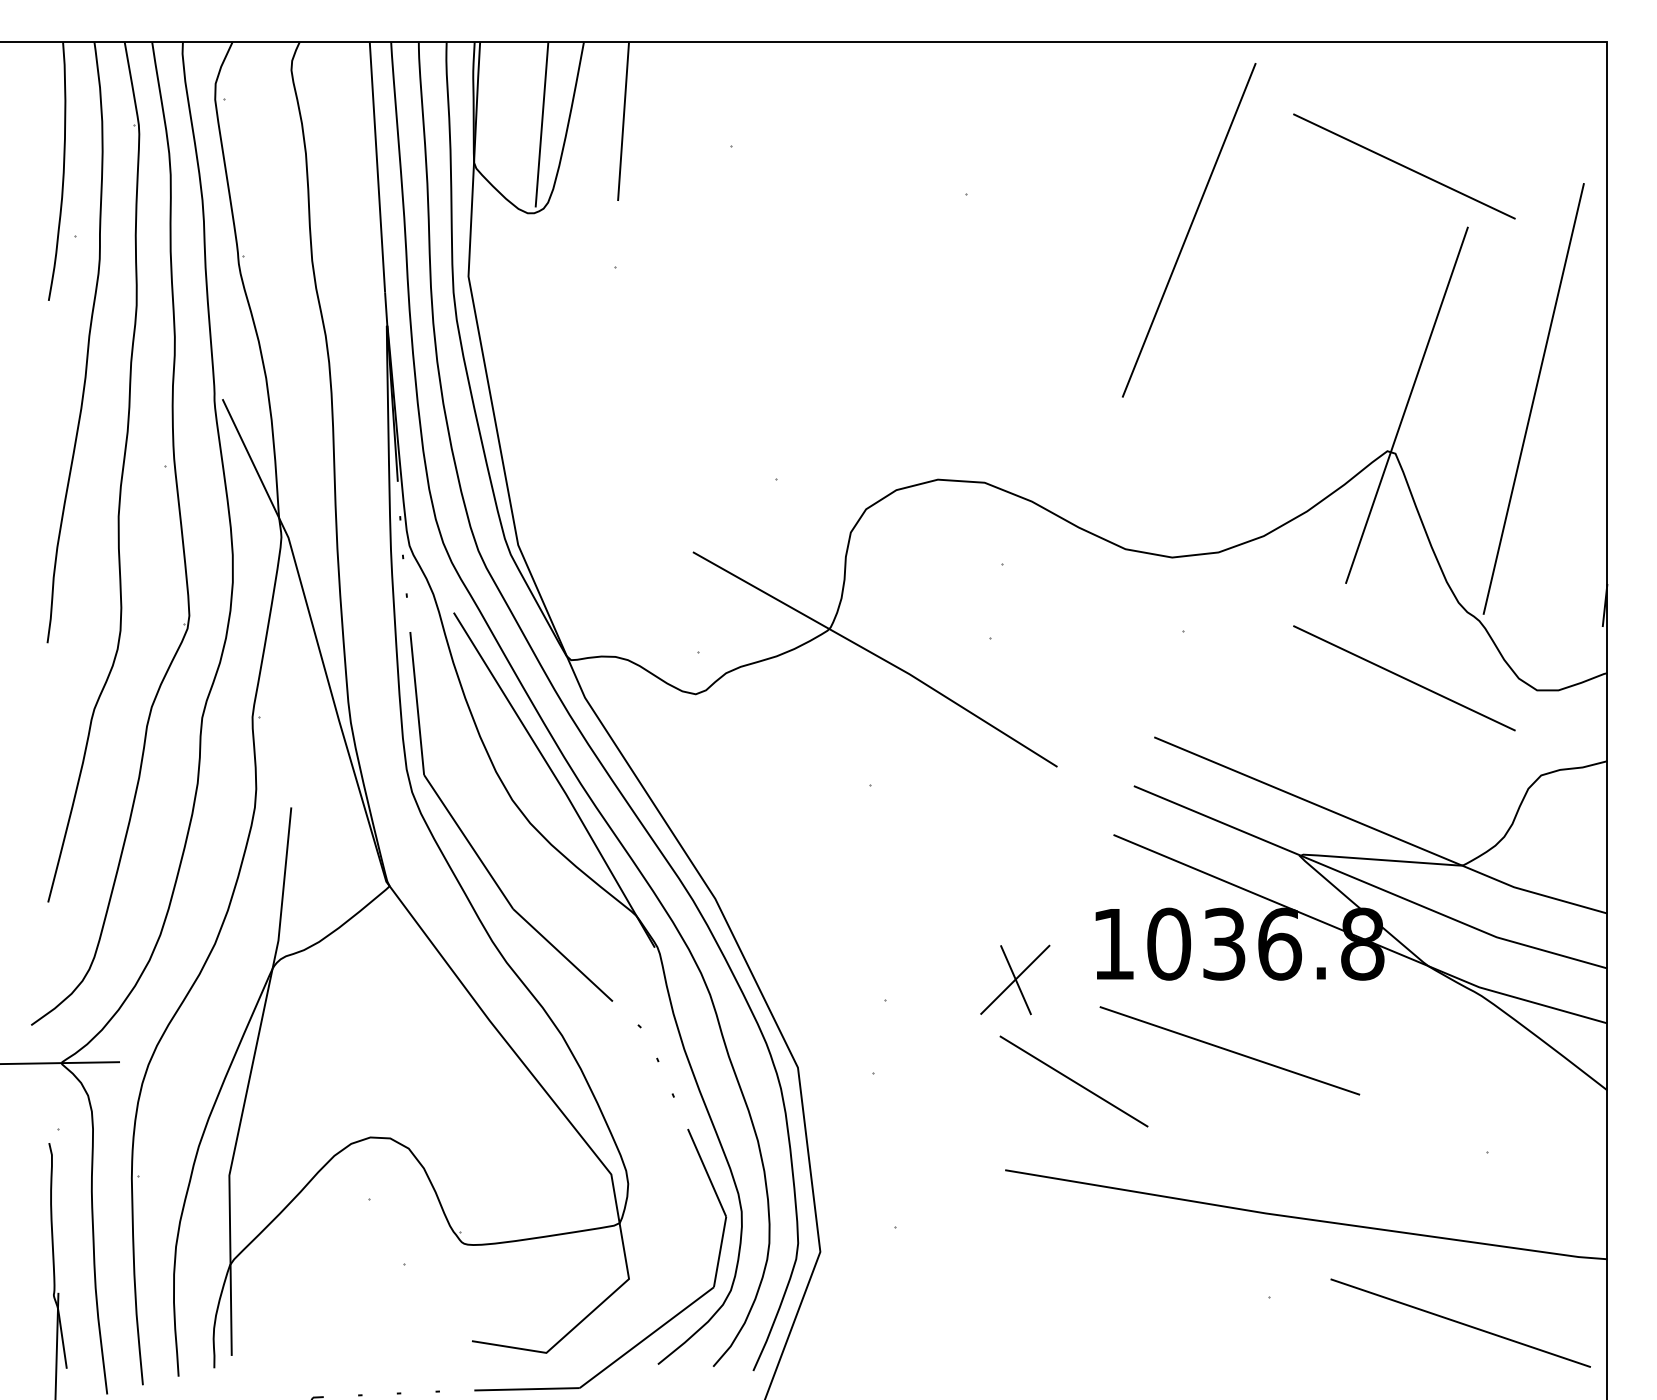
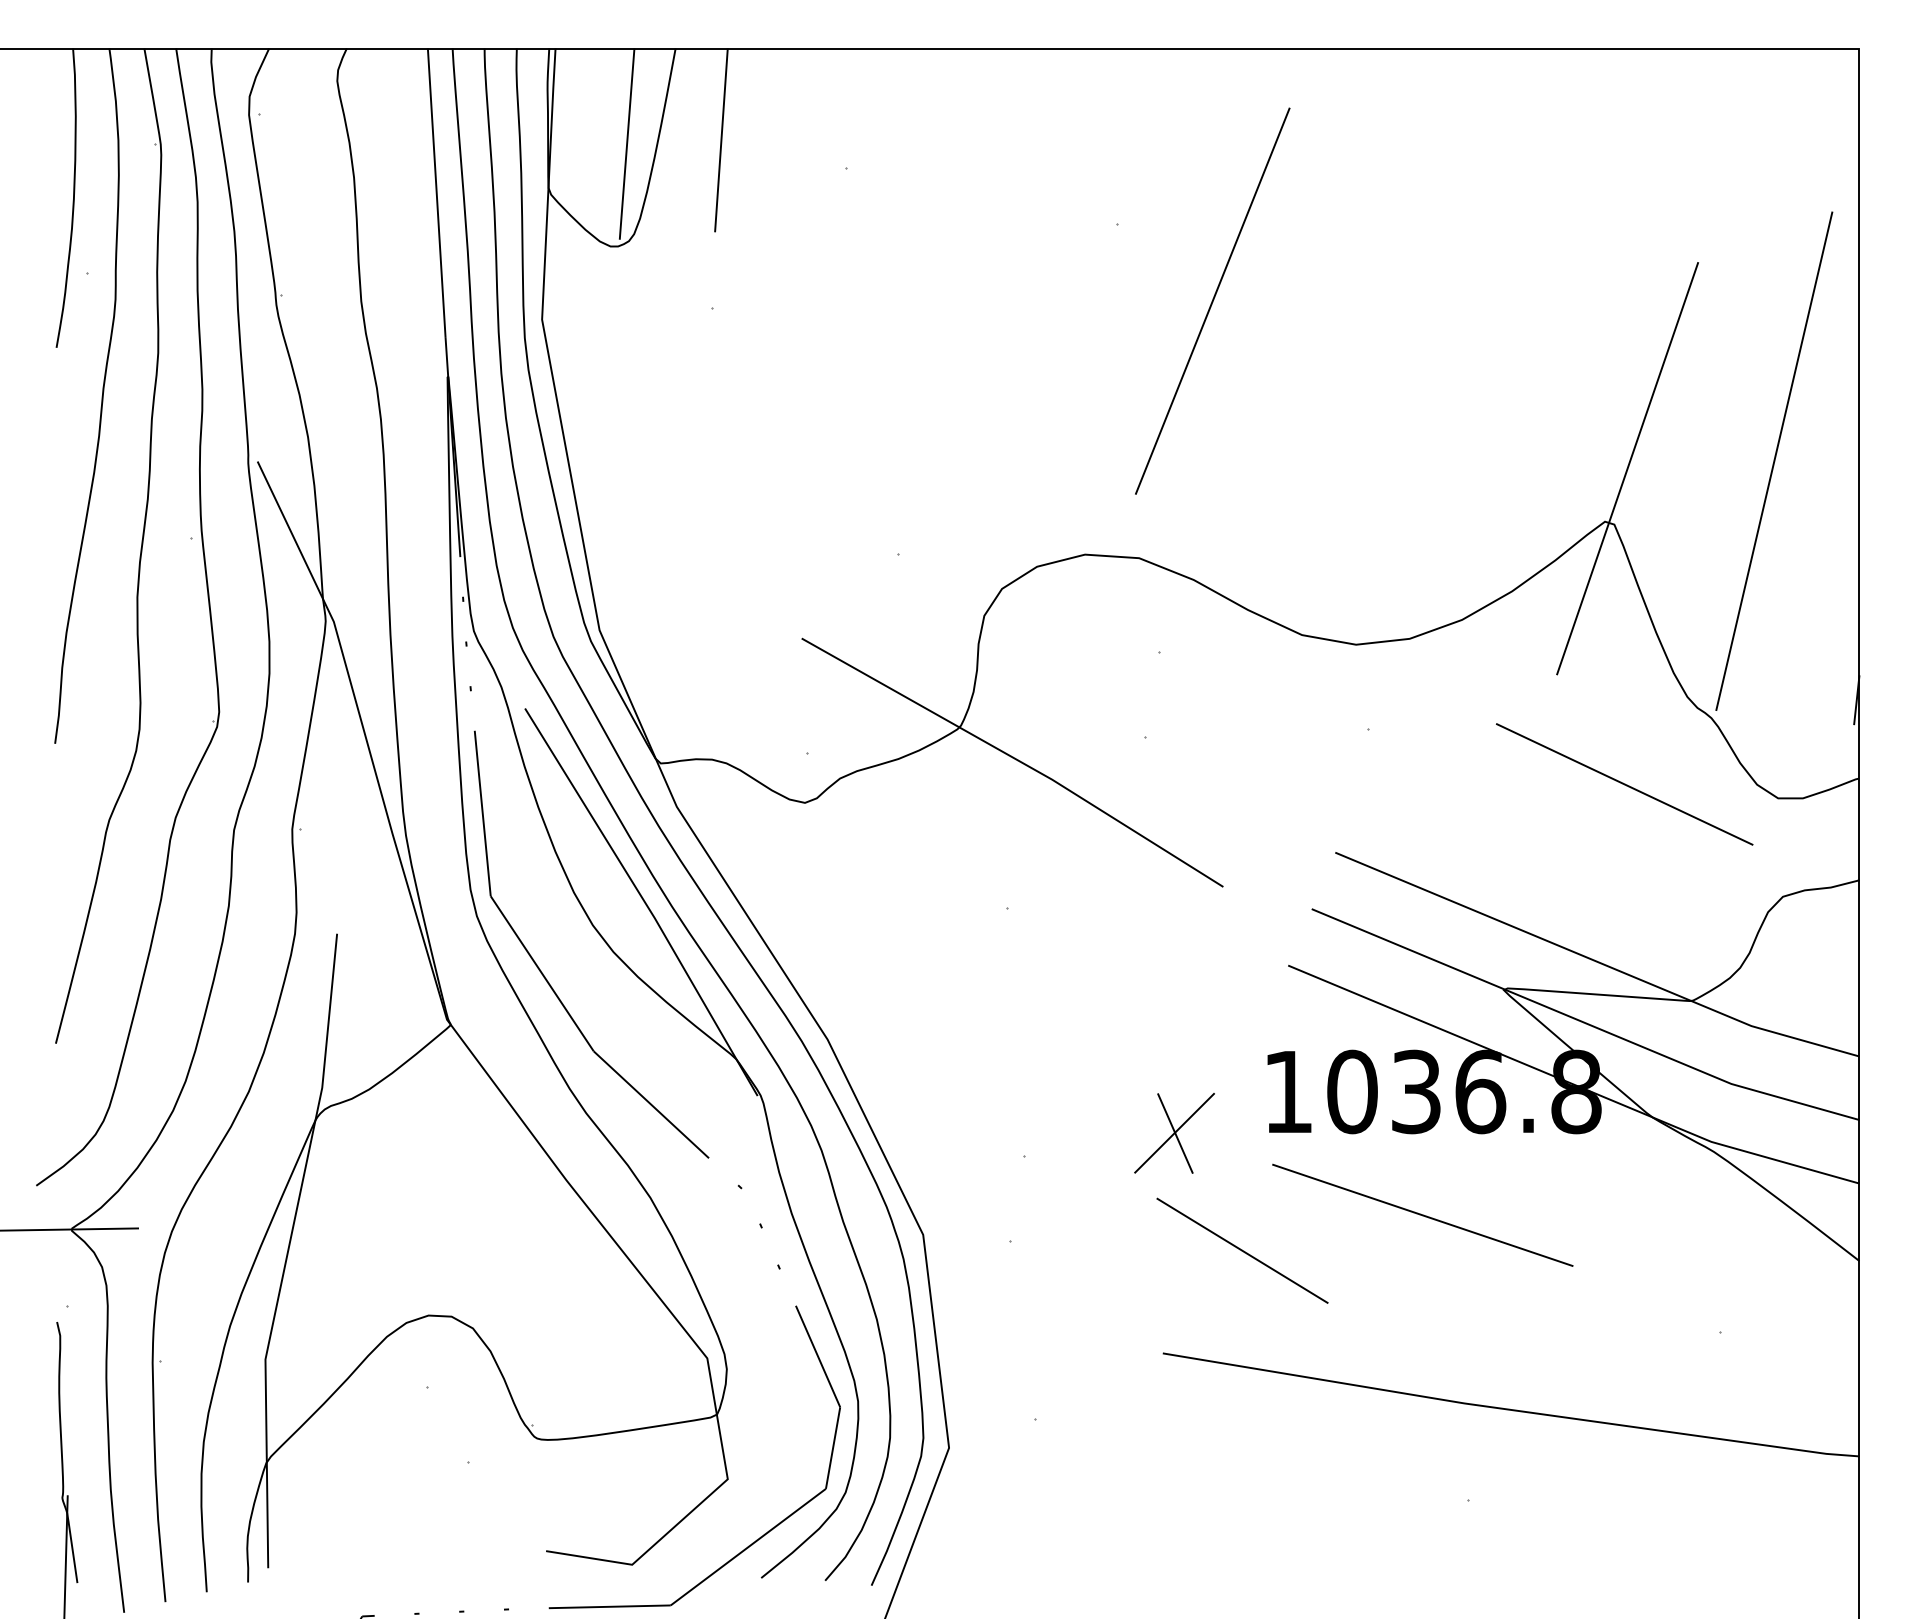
line: (1404, 166) -> (1624, 192), removed
line: (1188, 229) -> (1212, 300), moved
line: (1460, 1322) -> (1689, 1529), removed

